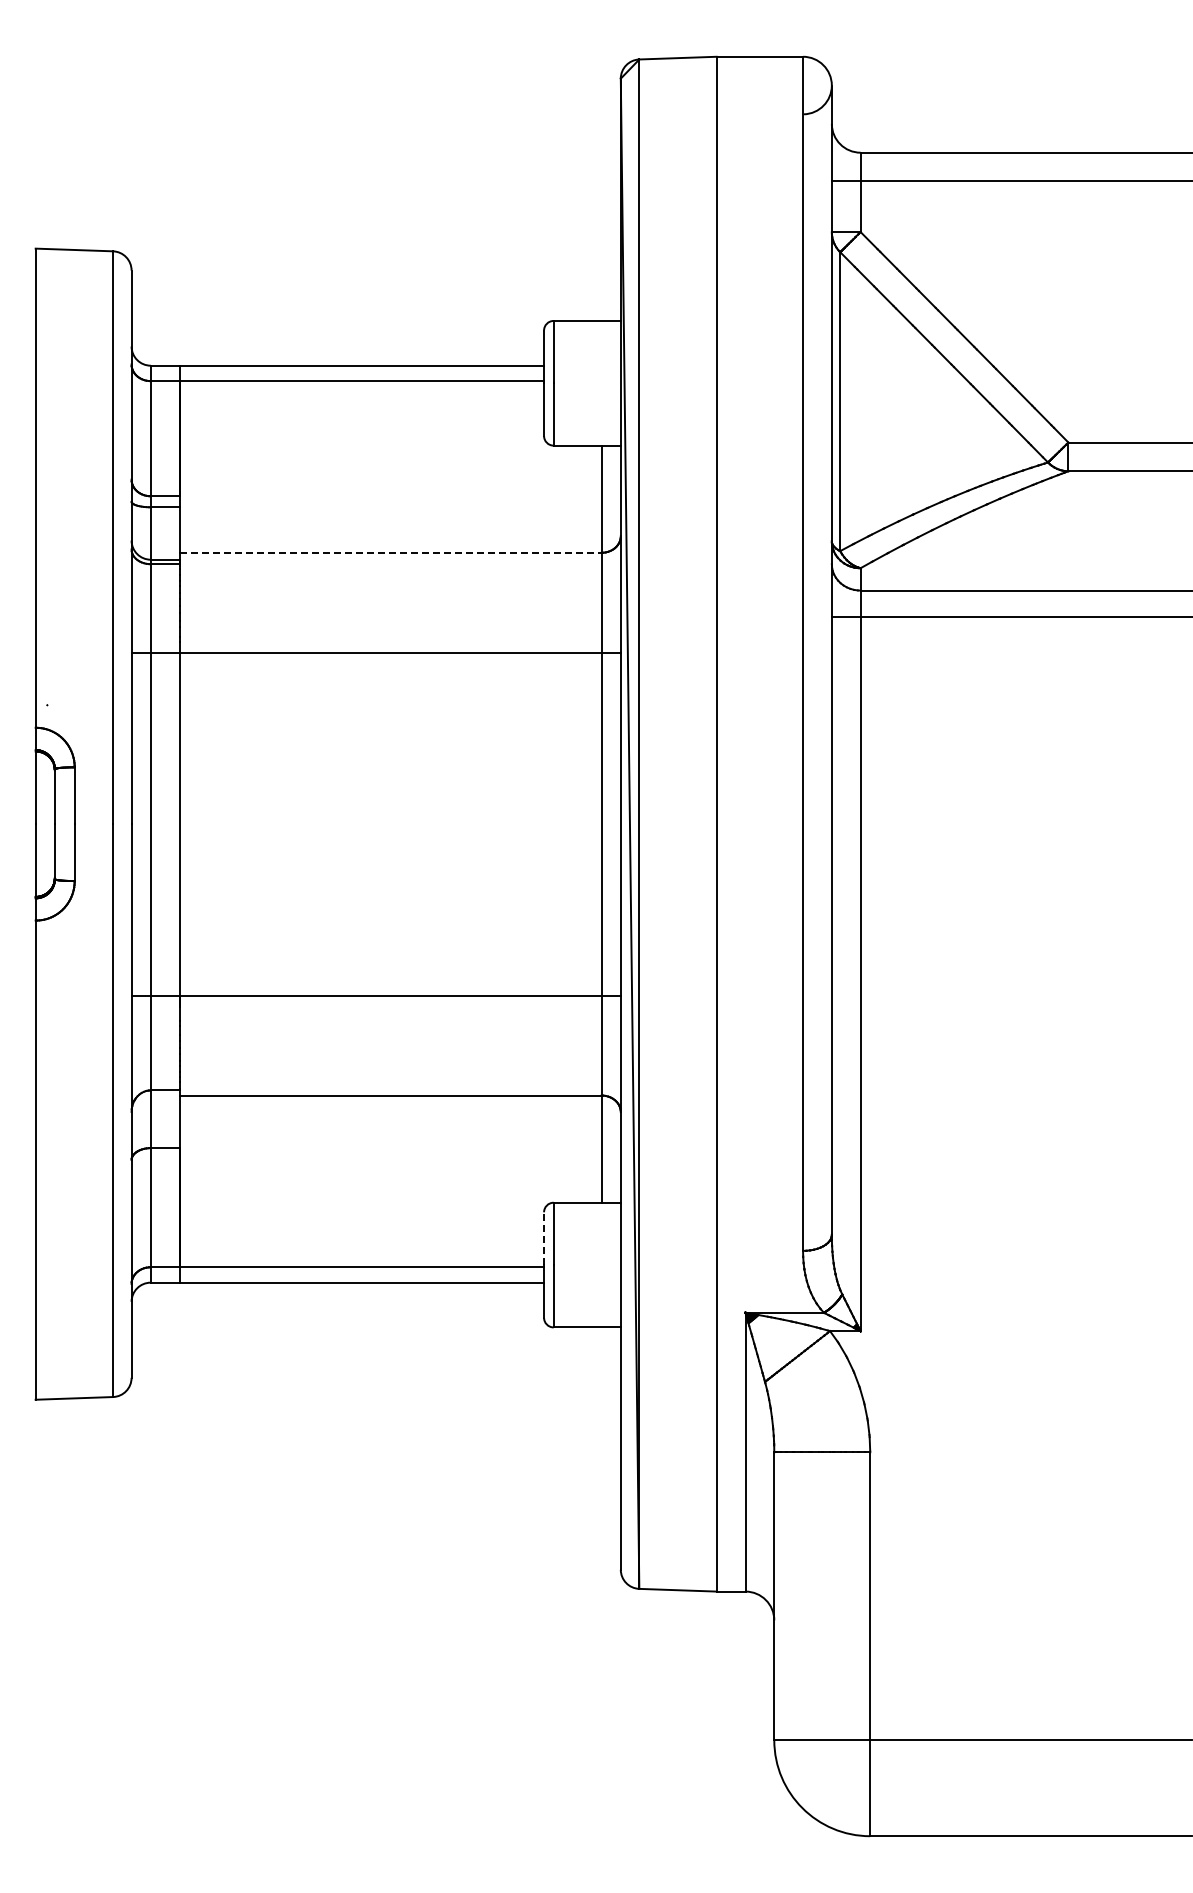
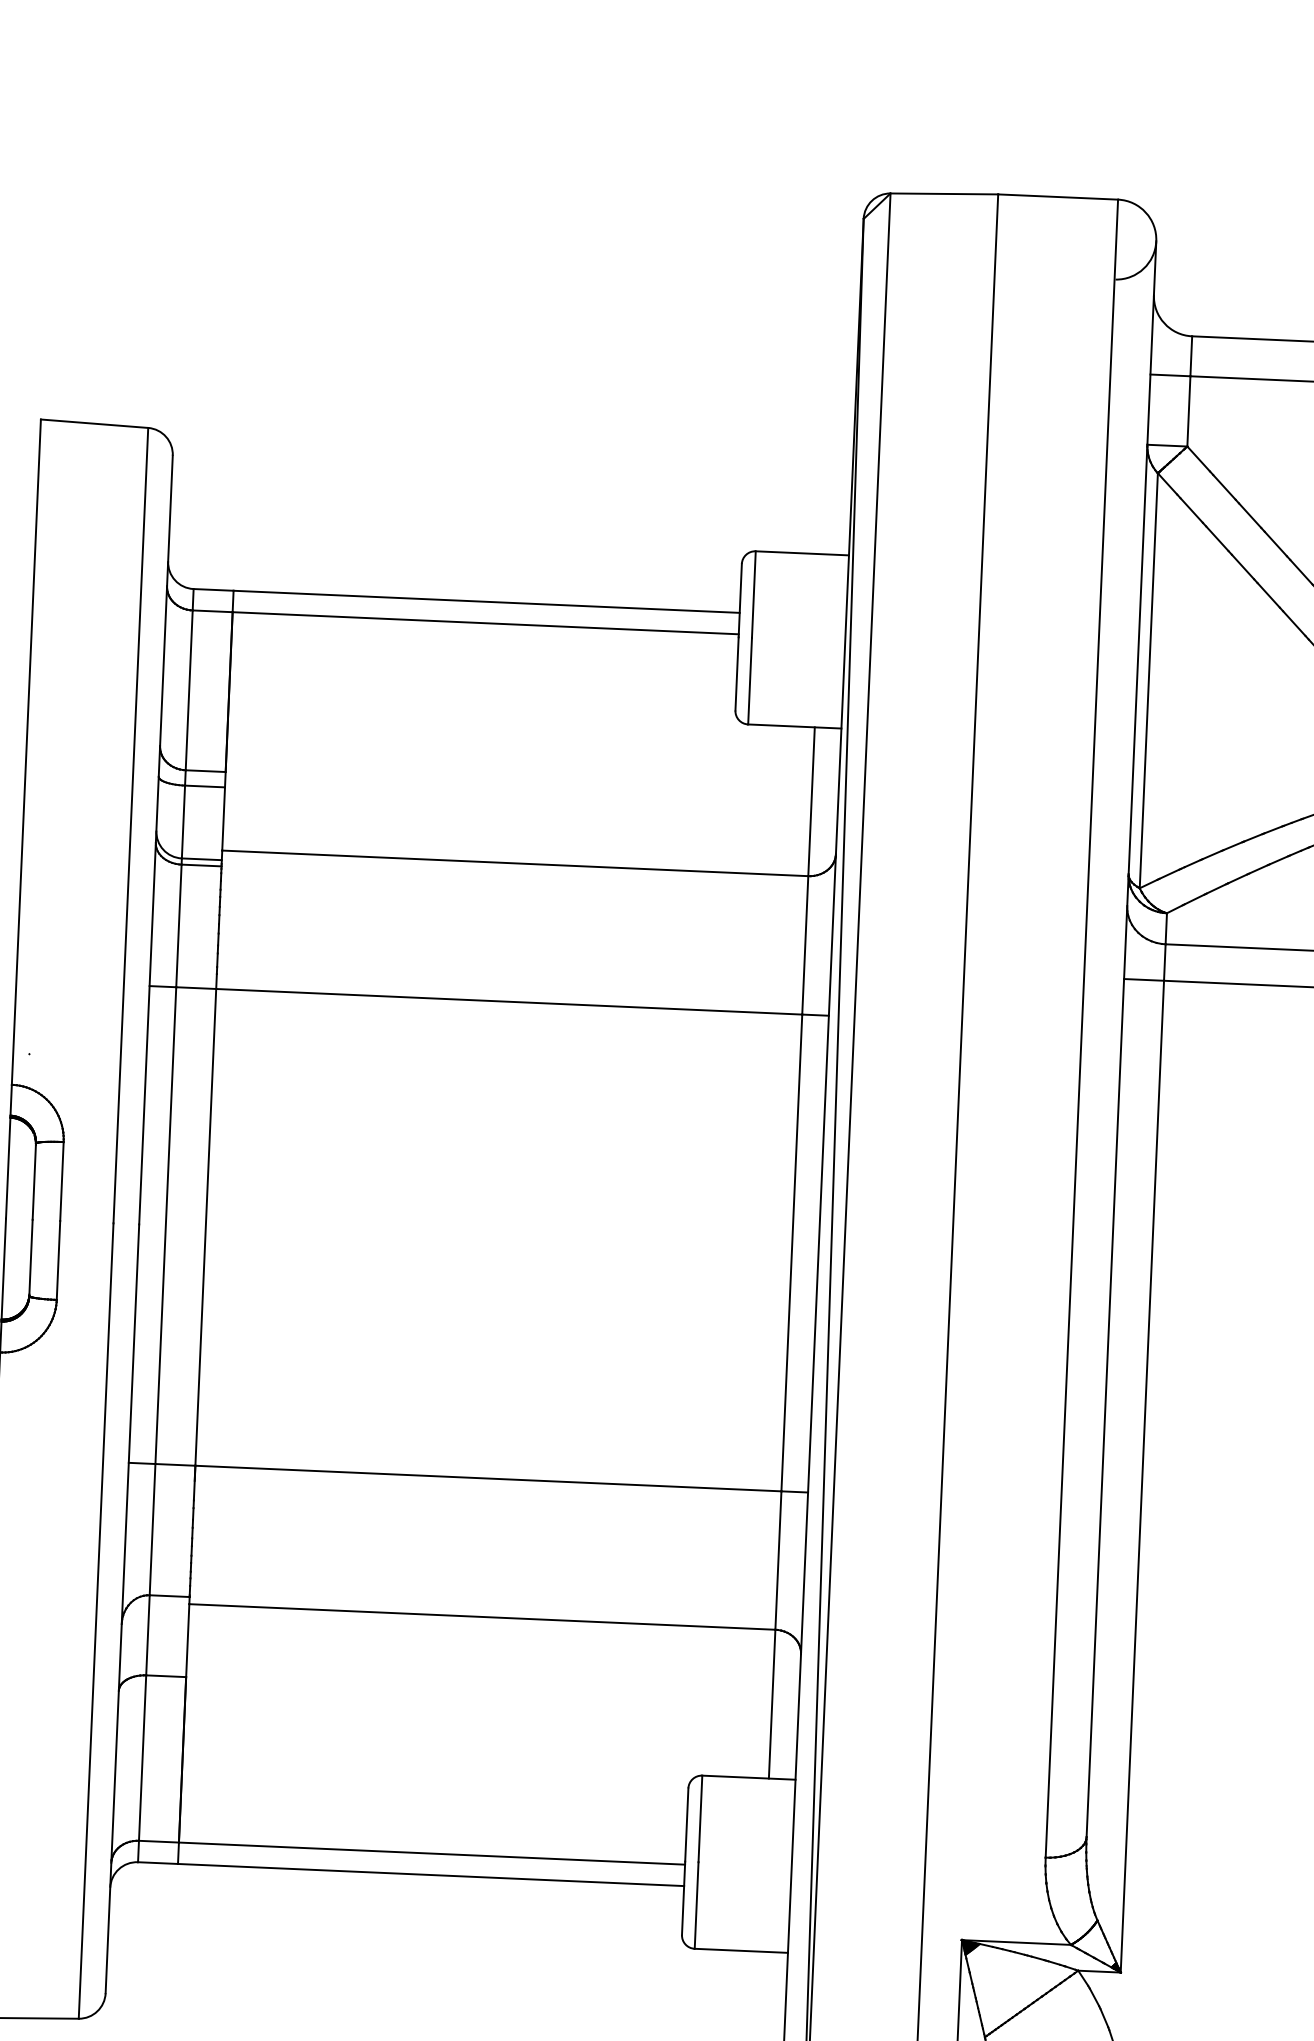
line: (391, 552) -> (516, 862), dashed -> solid
line: (544, 1238) -> (687, 1824), dashed -> solid

